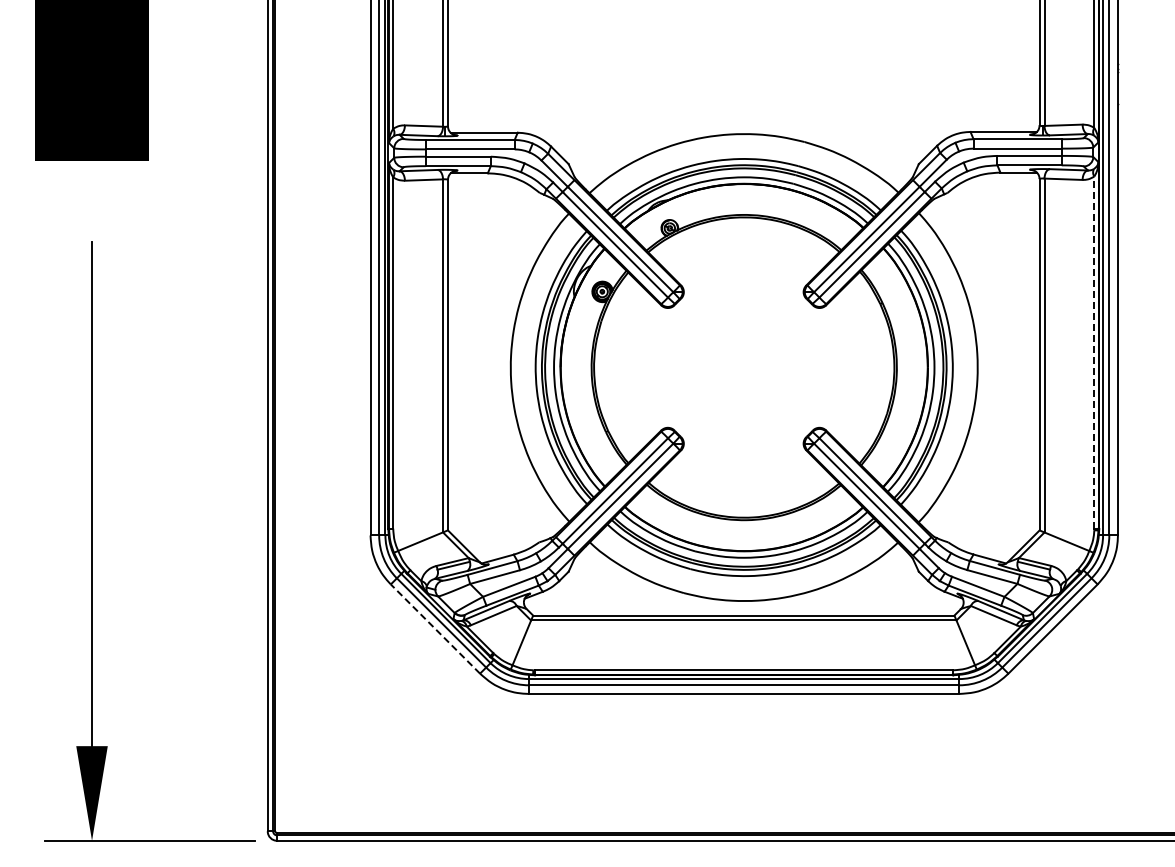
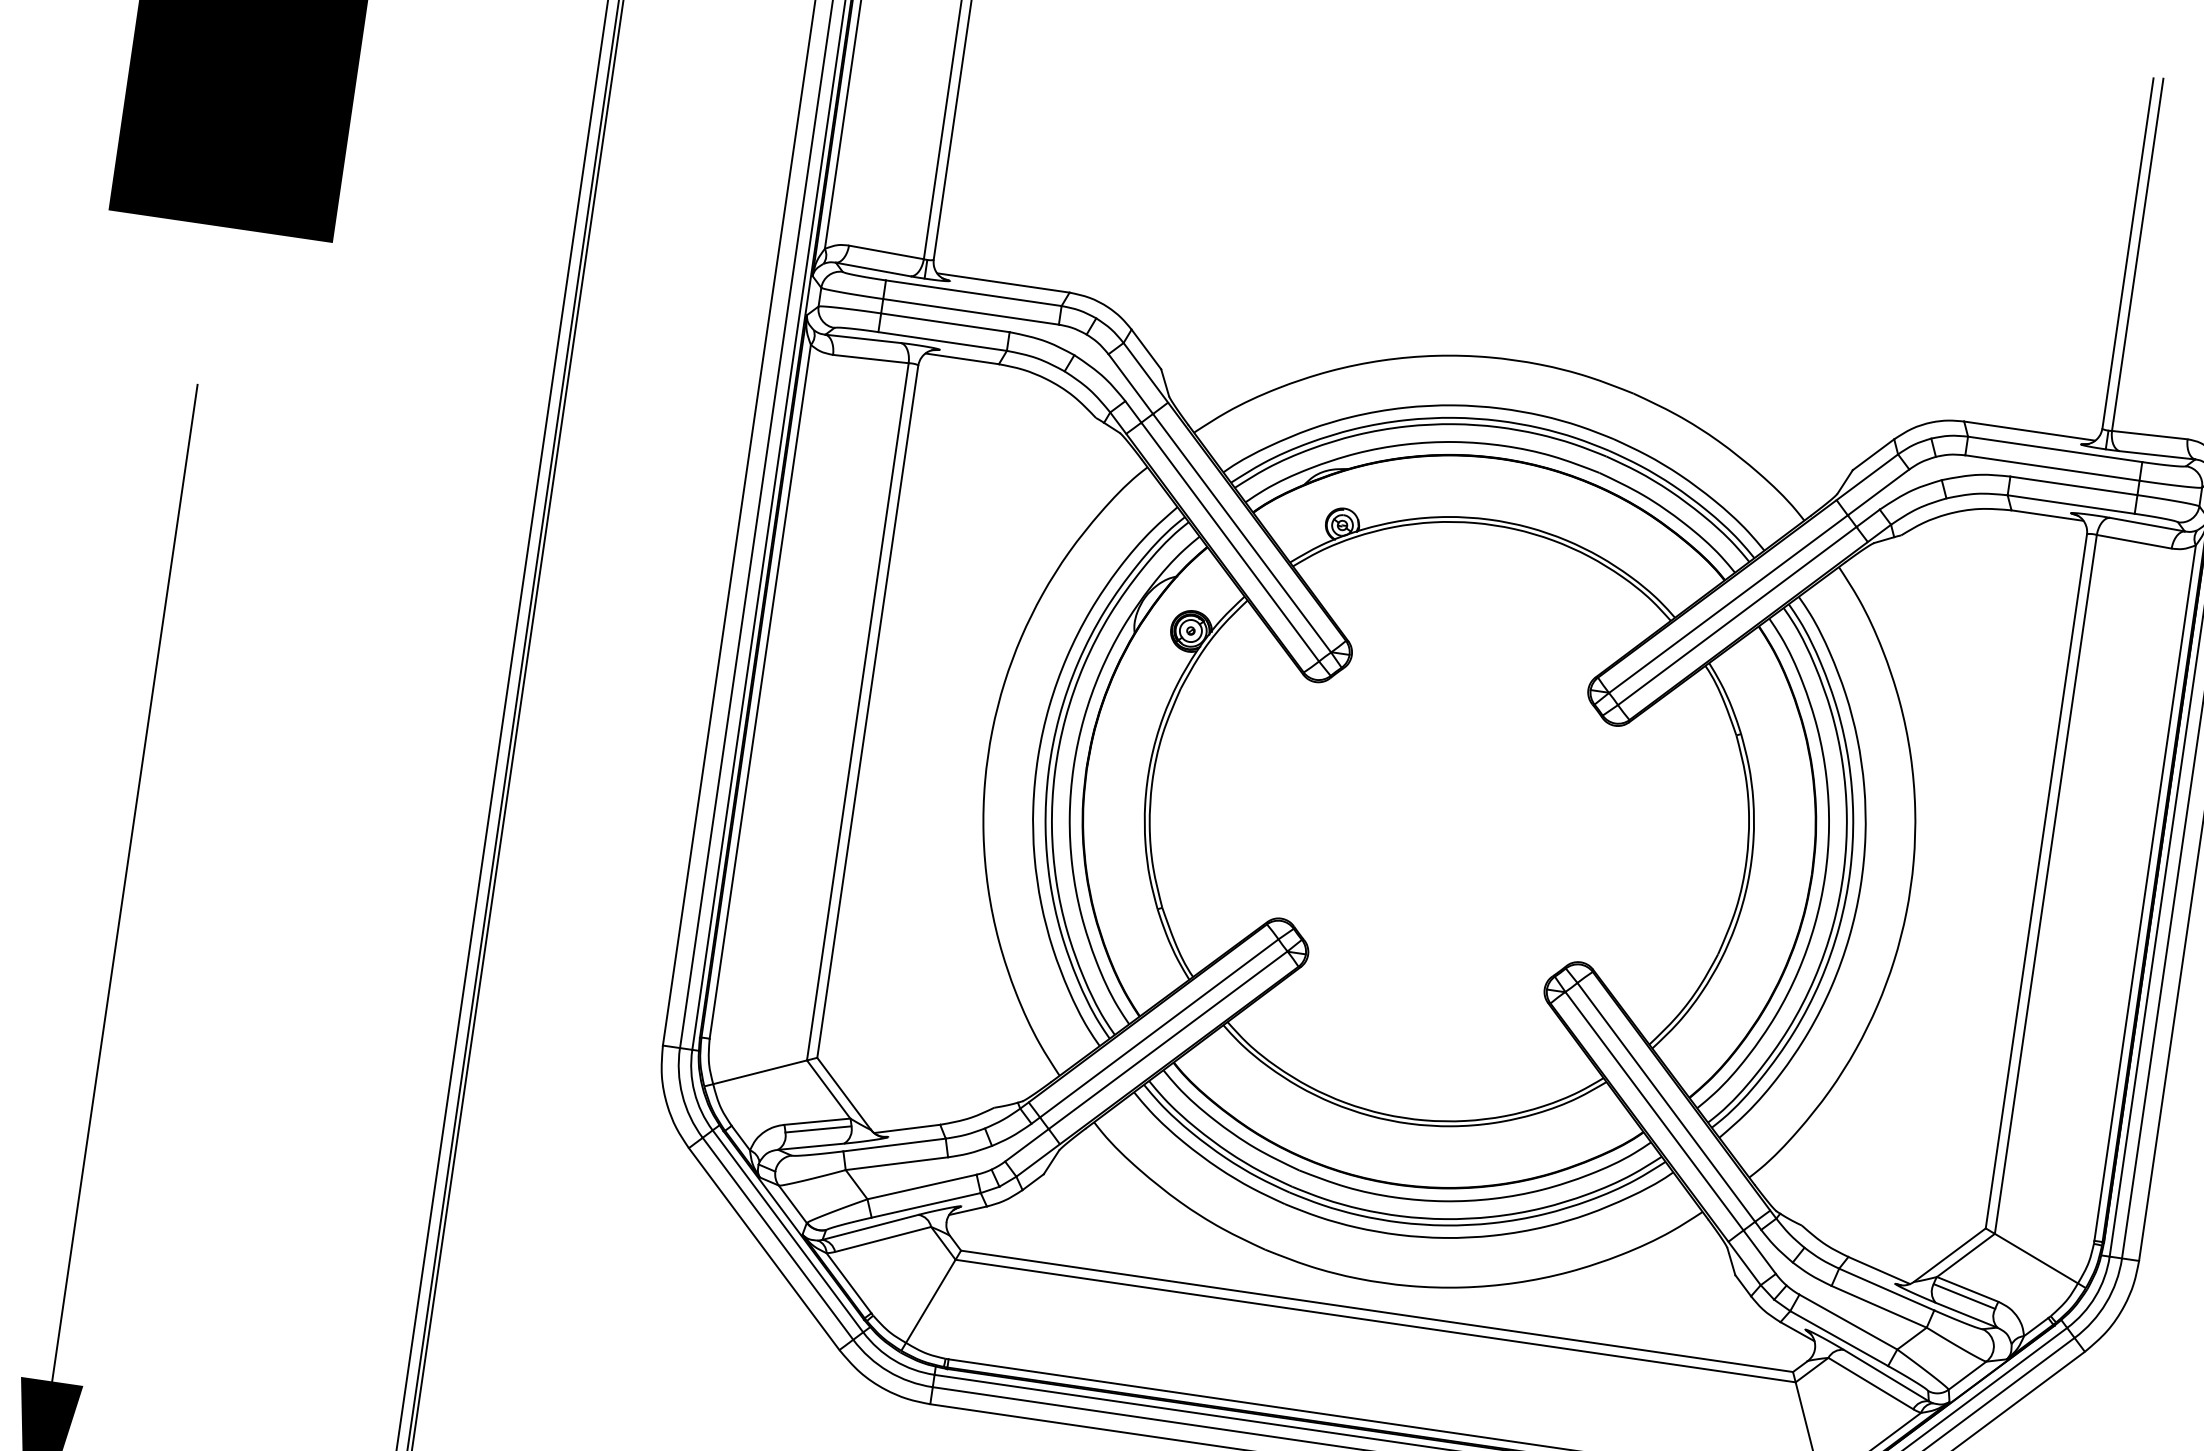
line: (1094, 352) -> (2145, 892), dashed -> solid
line: (435, 628) -> (764, 1248), dashed -> solid

